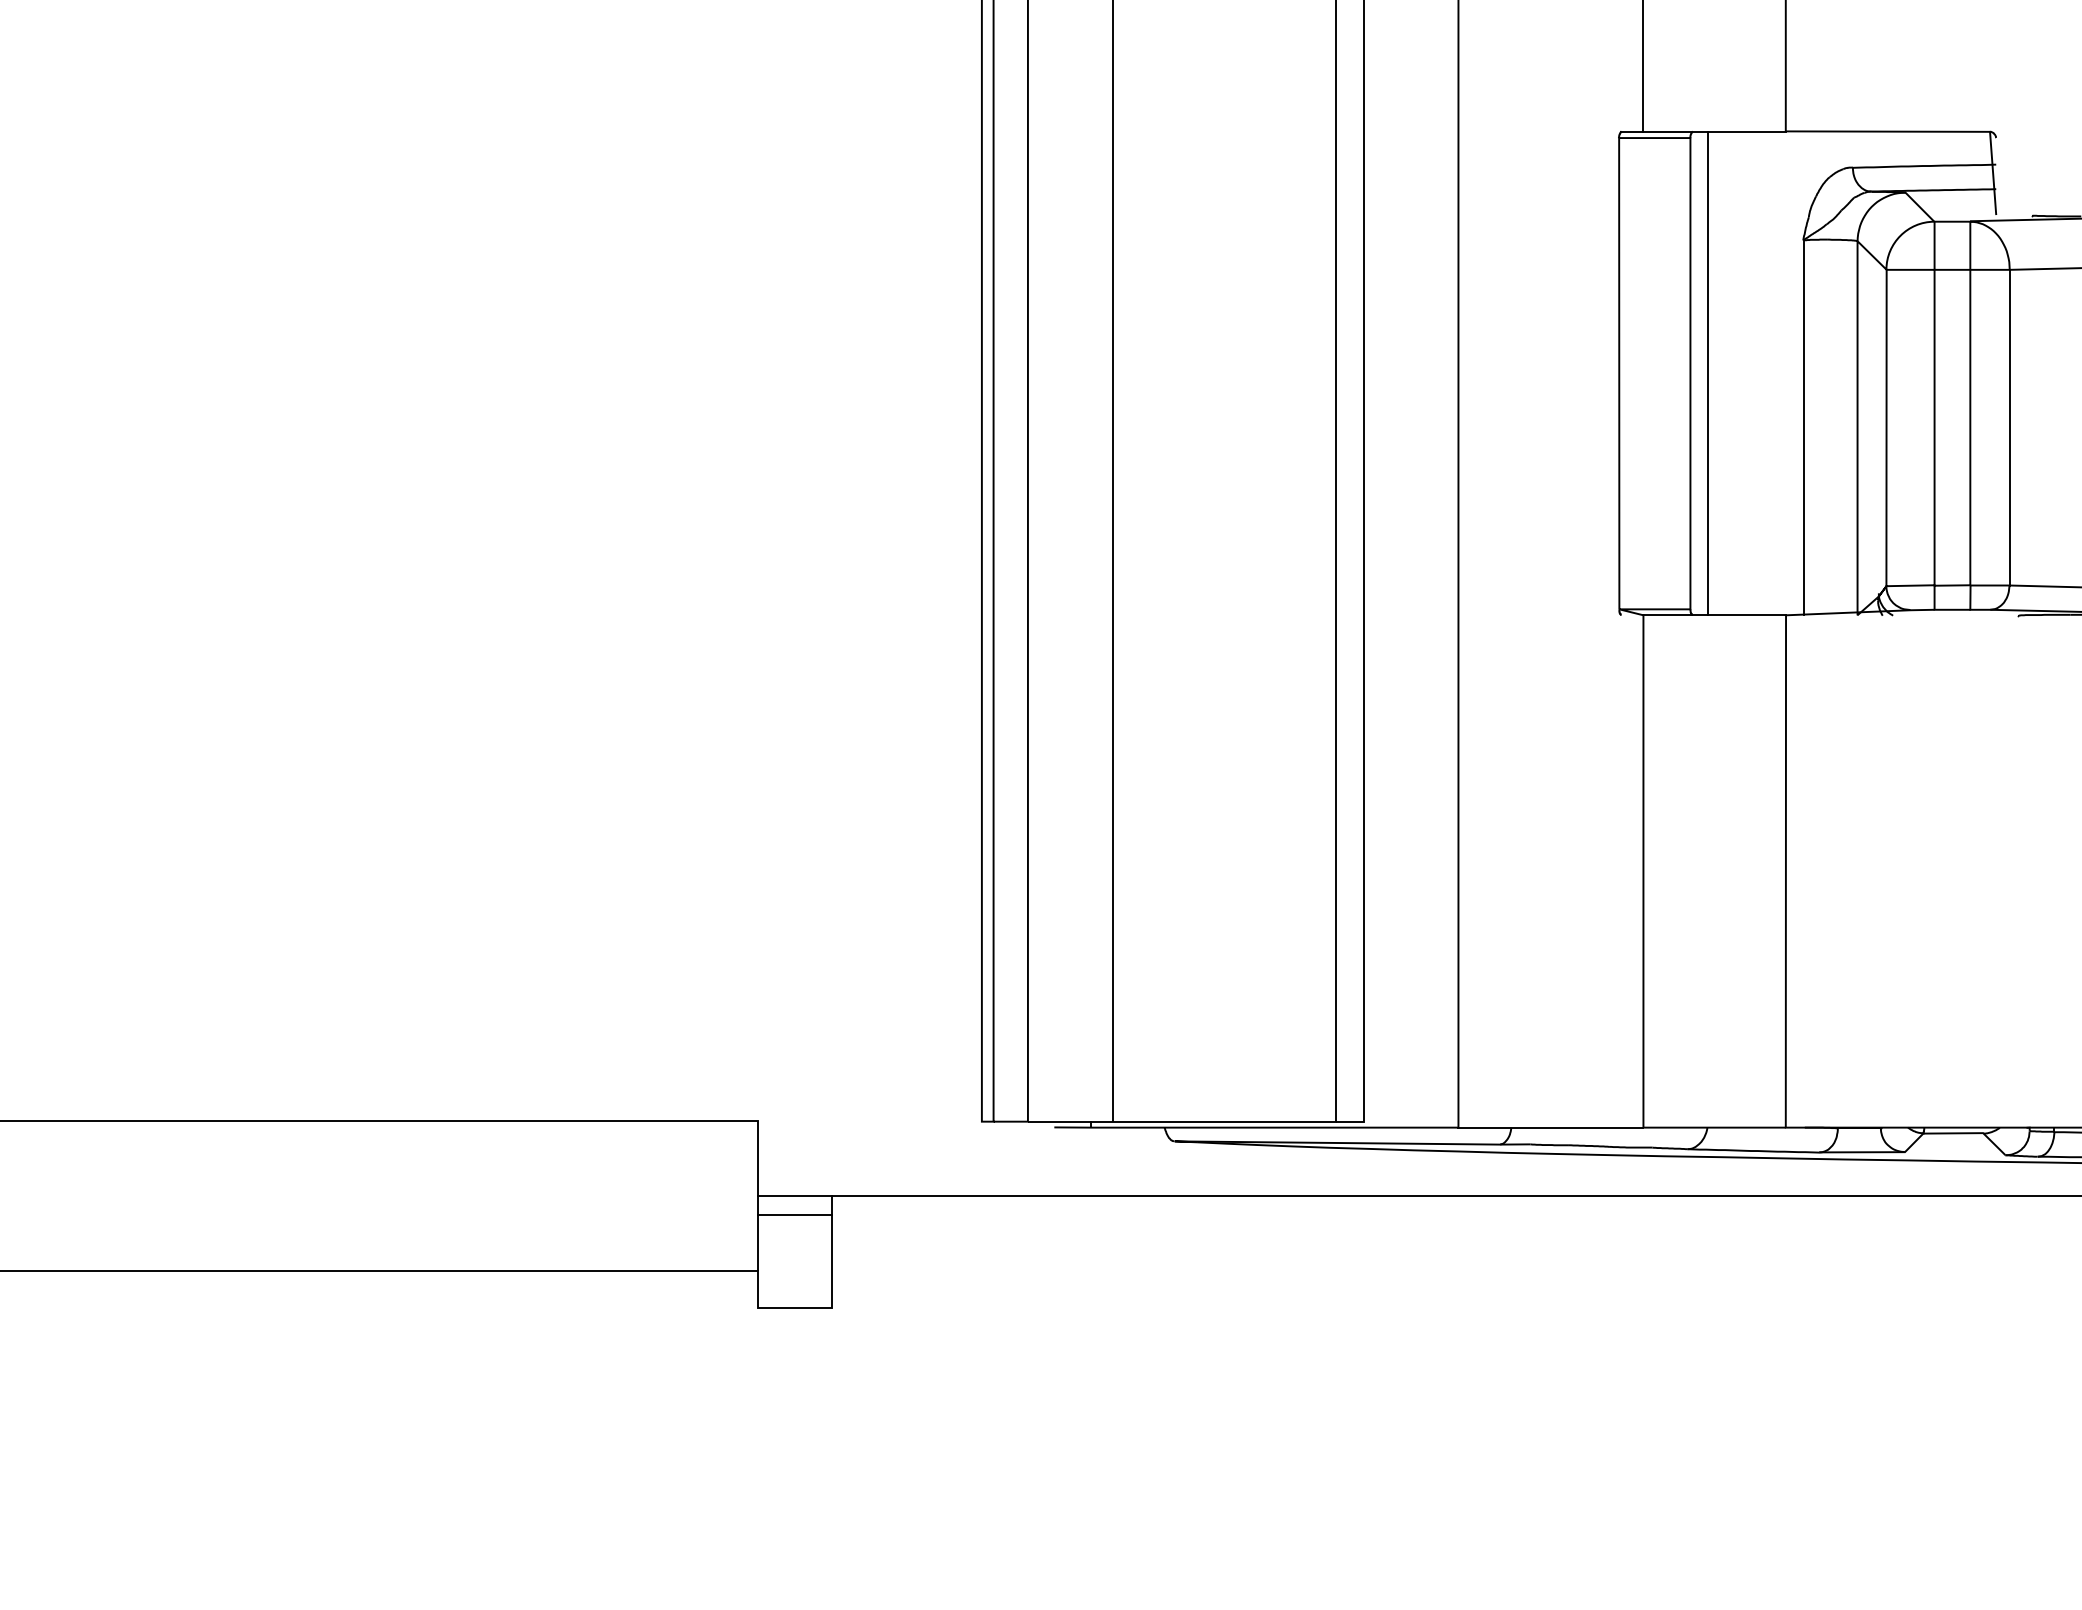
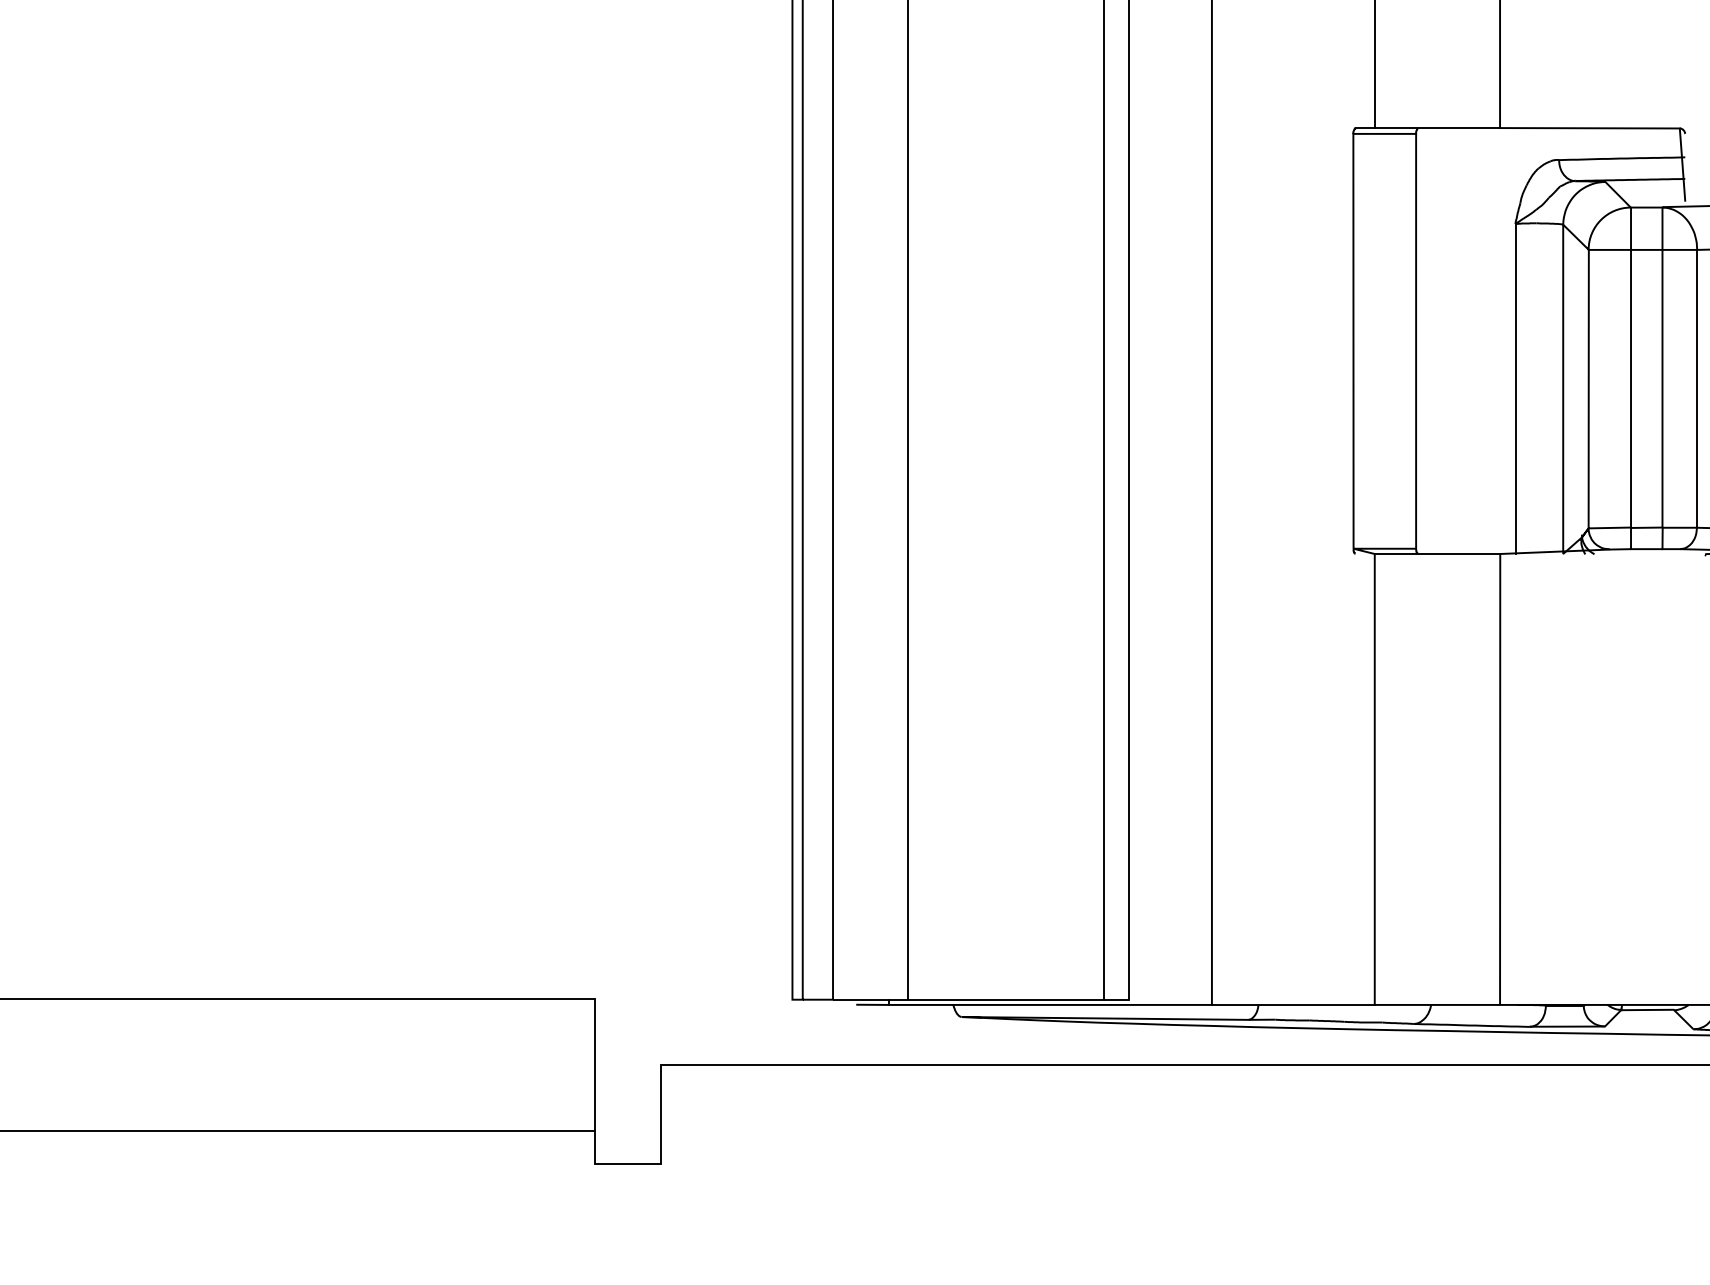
line: (1707, 373) -> (1431, 341), removed
line: (794, 1195) -> (627, 1064), removed
line: (794, 1215) -> (627, 1082), removed

